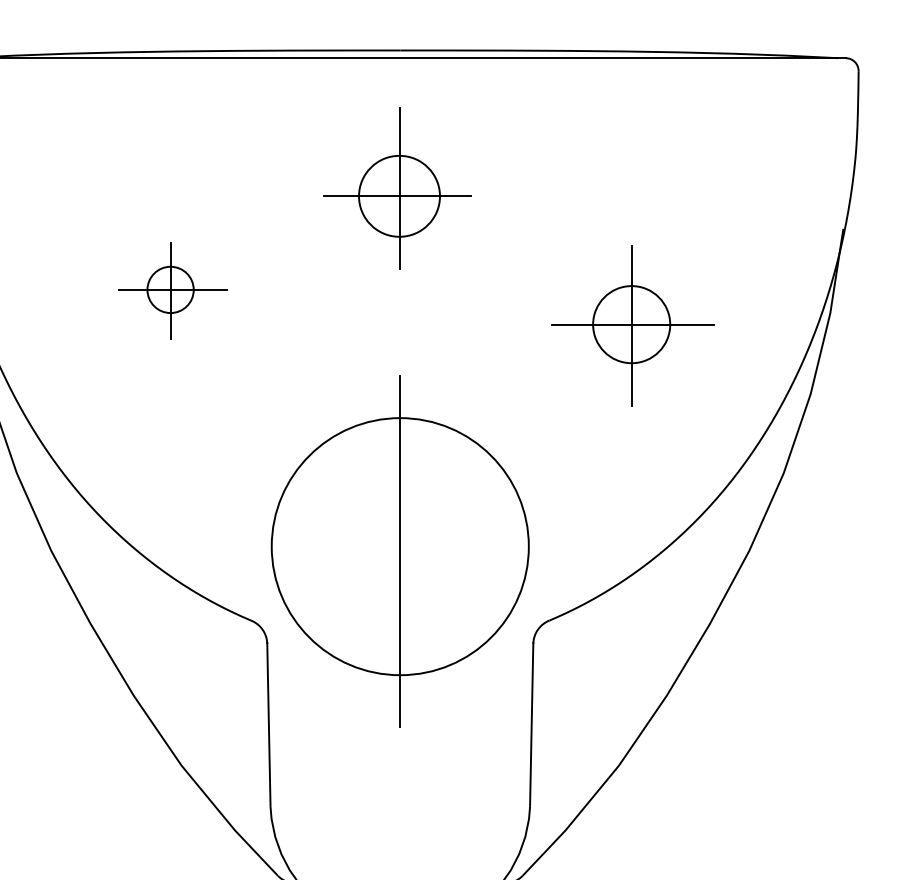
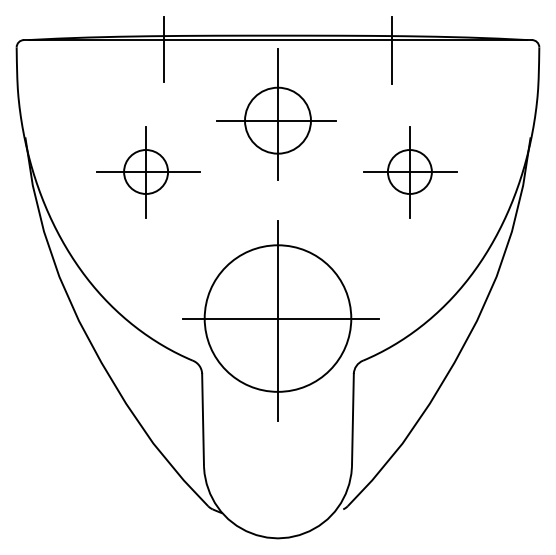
line: (201, 72) -> (164, 48), added
line: (599, 76) -> (391, 50), added
part: (397, 188) -> (276, 114), size x1.43
part: (173, 290) -> (148, 172), size x1.67
part: (632, 325) -> (410, 172), moved
line: (404, 546) -> (280, 318), added

